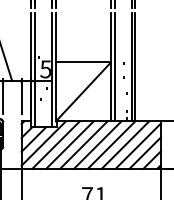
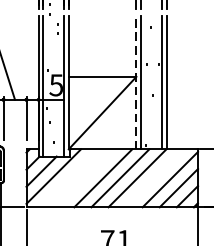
line: (110, 67) -> (135, 83), solid -> dashed
line: (55, 144) -> (68, 177), removed
line: (69, 144) -> (85, 177), removed
line: (125, 144) -> (154, 177), removed

